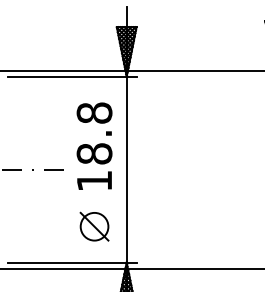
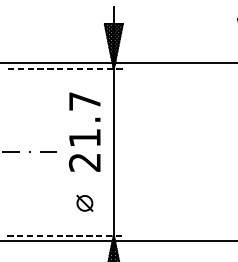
line: (71, 76) -> (64, 68), solid -> dashed
text: (94, 146) -> (84, 131), 18.8 -> 21.7
part: (94, 226) -> (84, 203), size x0.6
line: (72, 262) -> (65, 235), solid -> dashed

